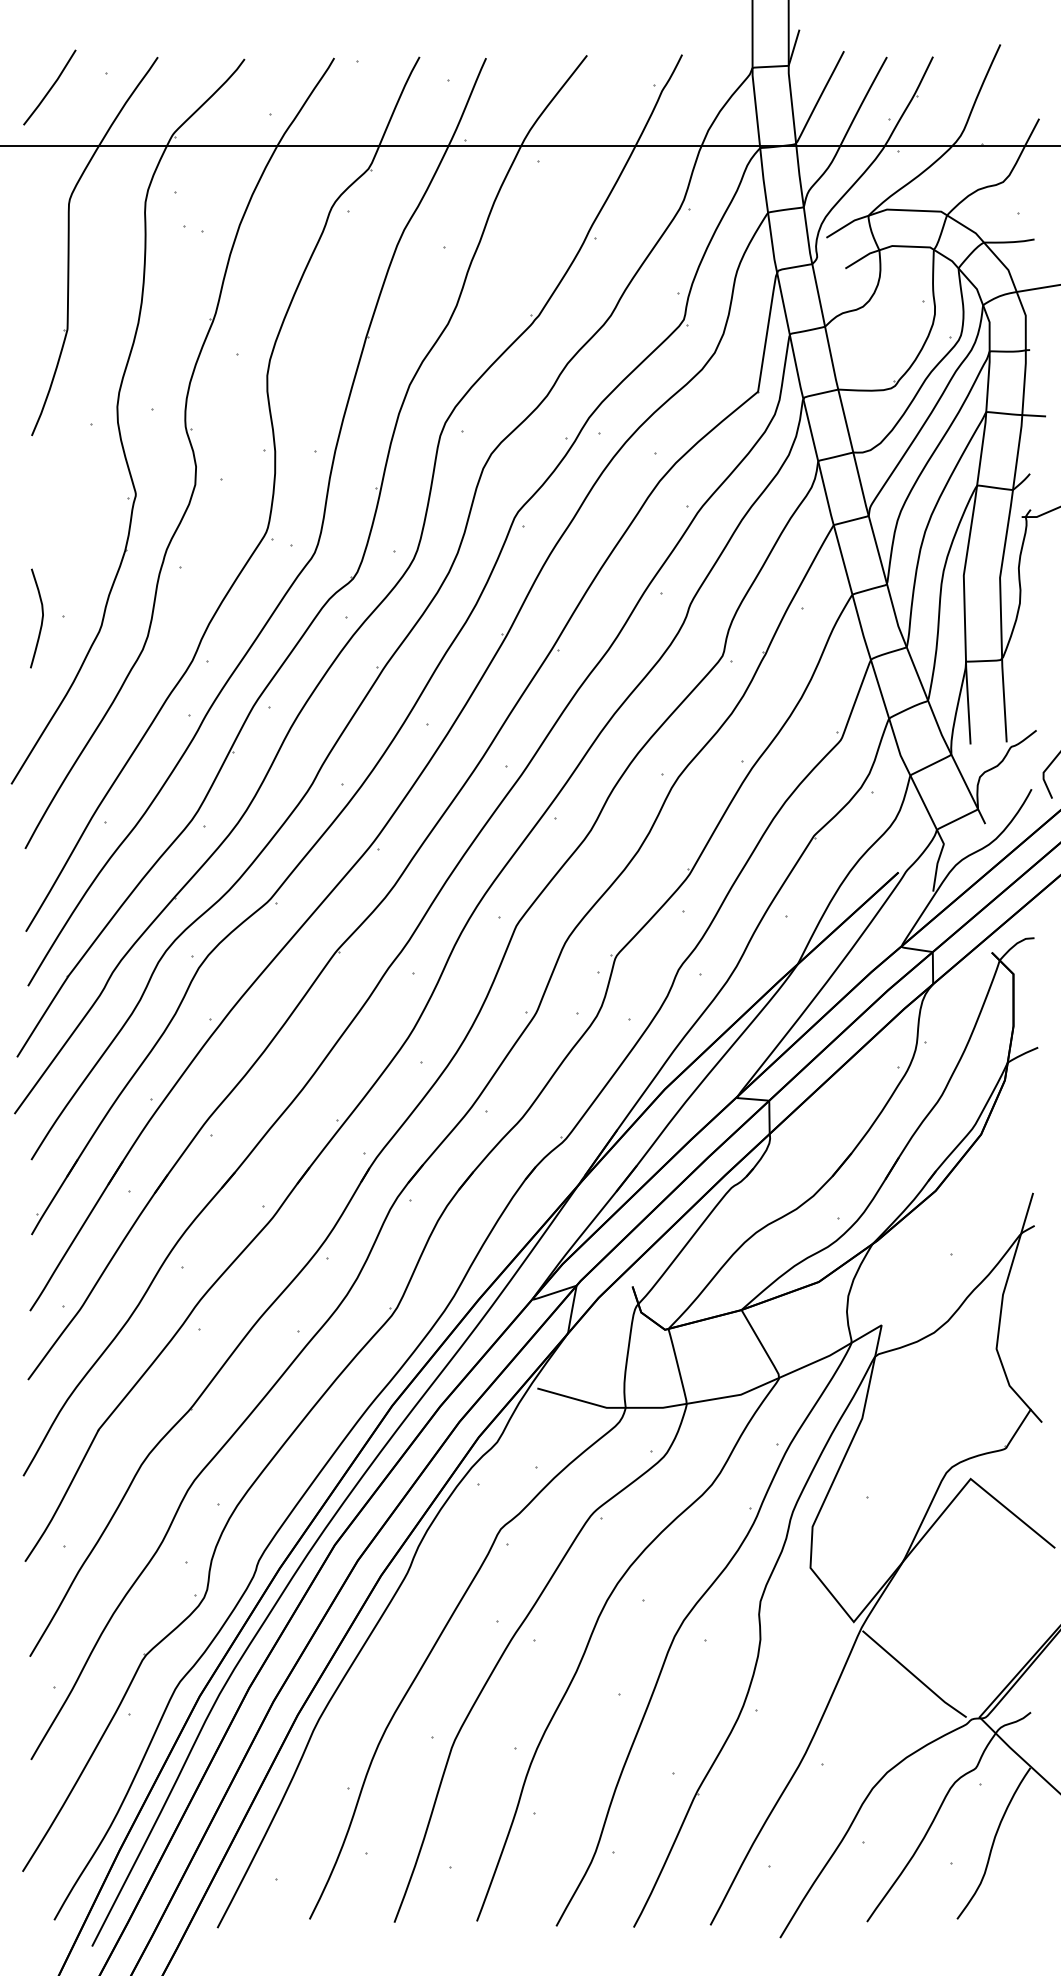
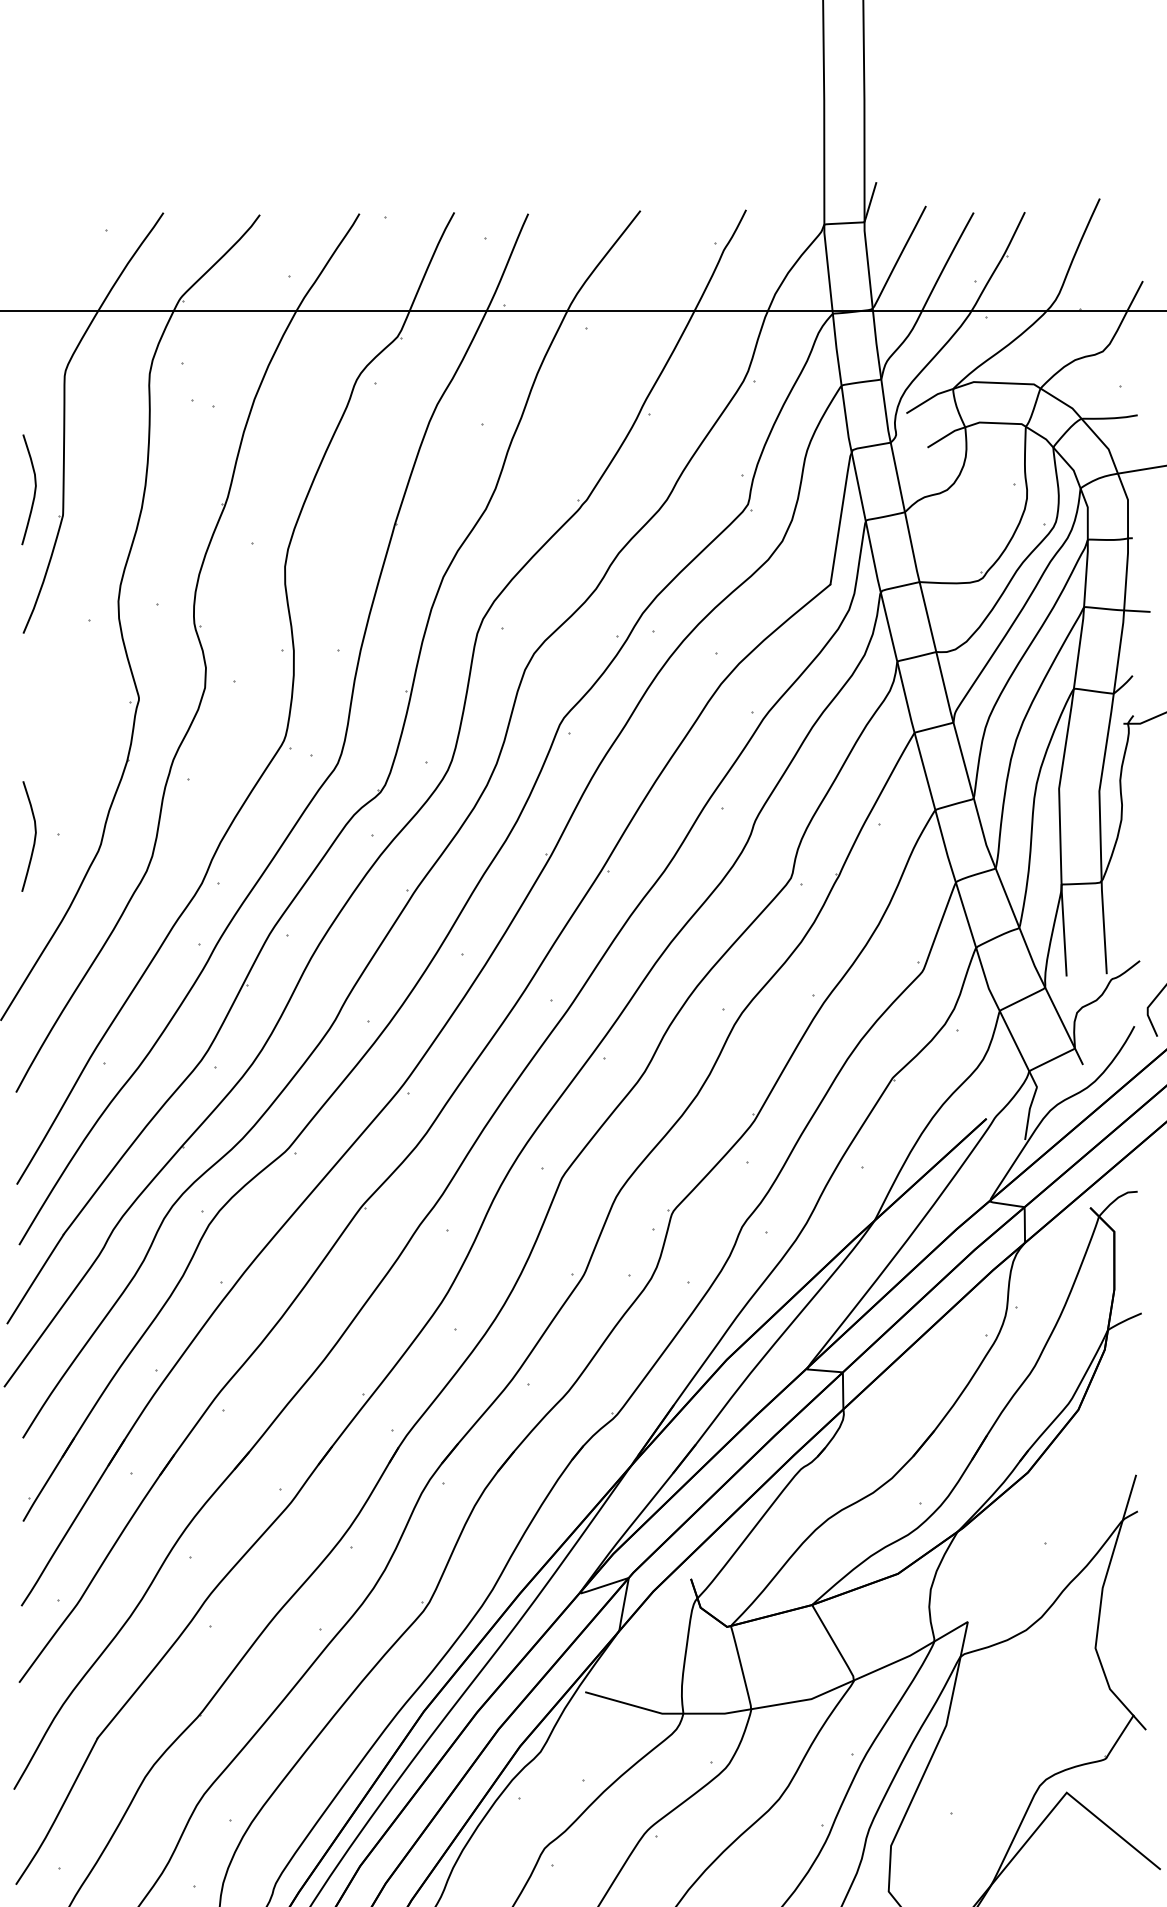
line: (50, 87) -> (44, 246), removed
curve: (41, 306) -> (34, 489), added

